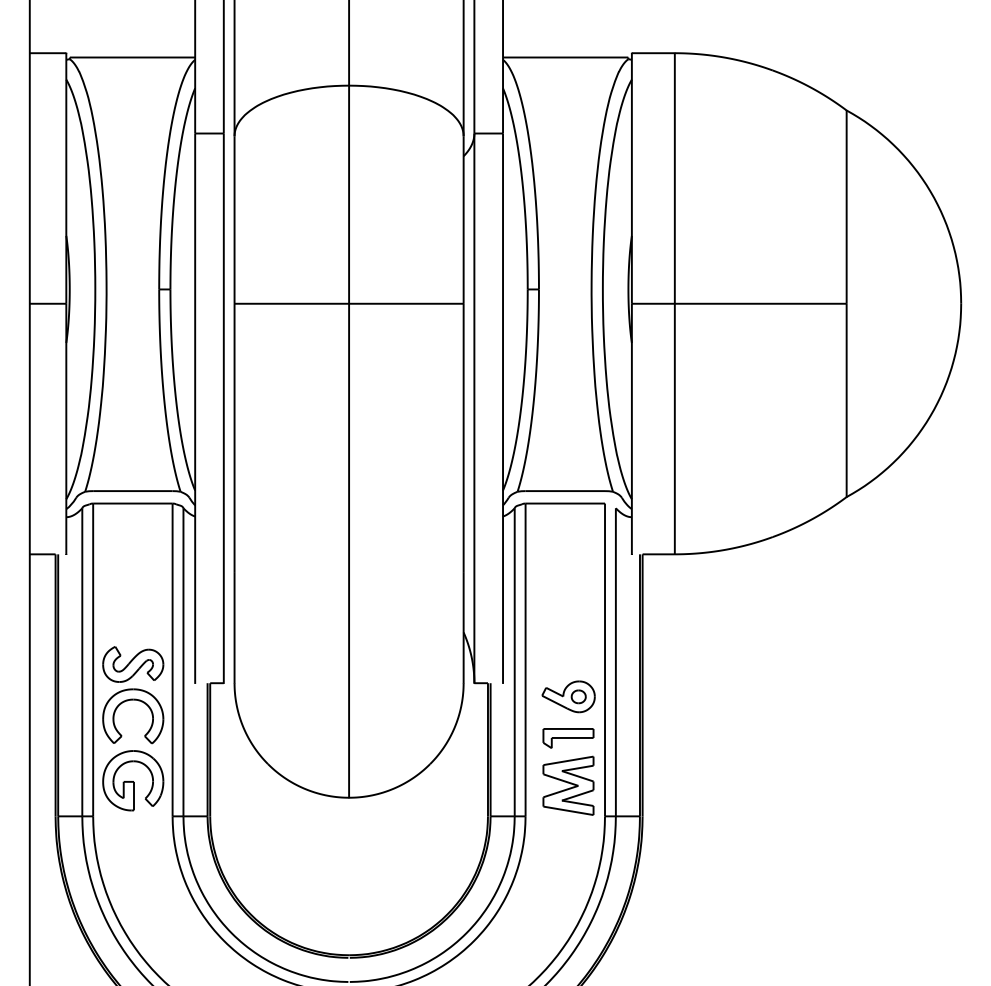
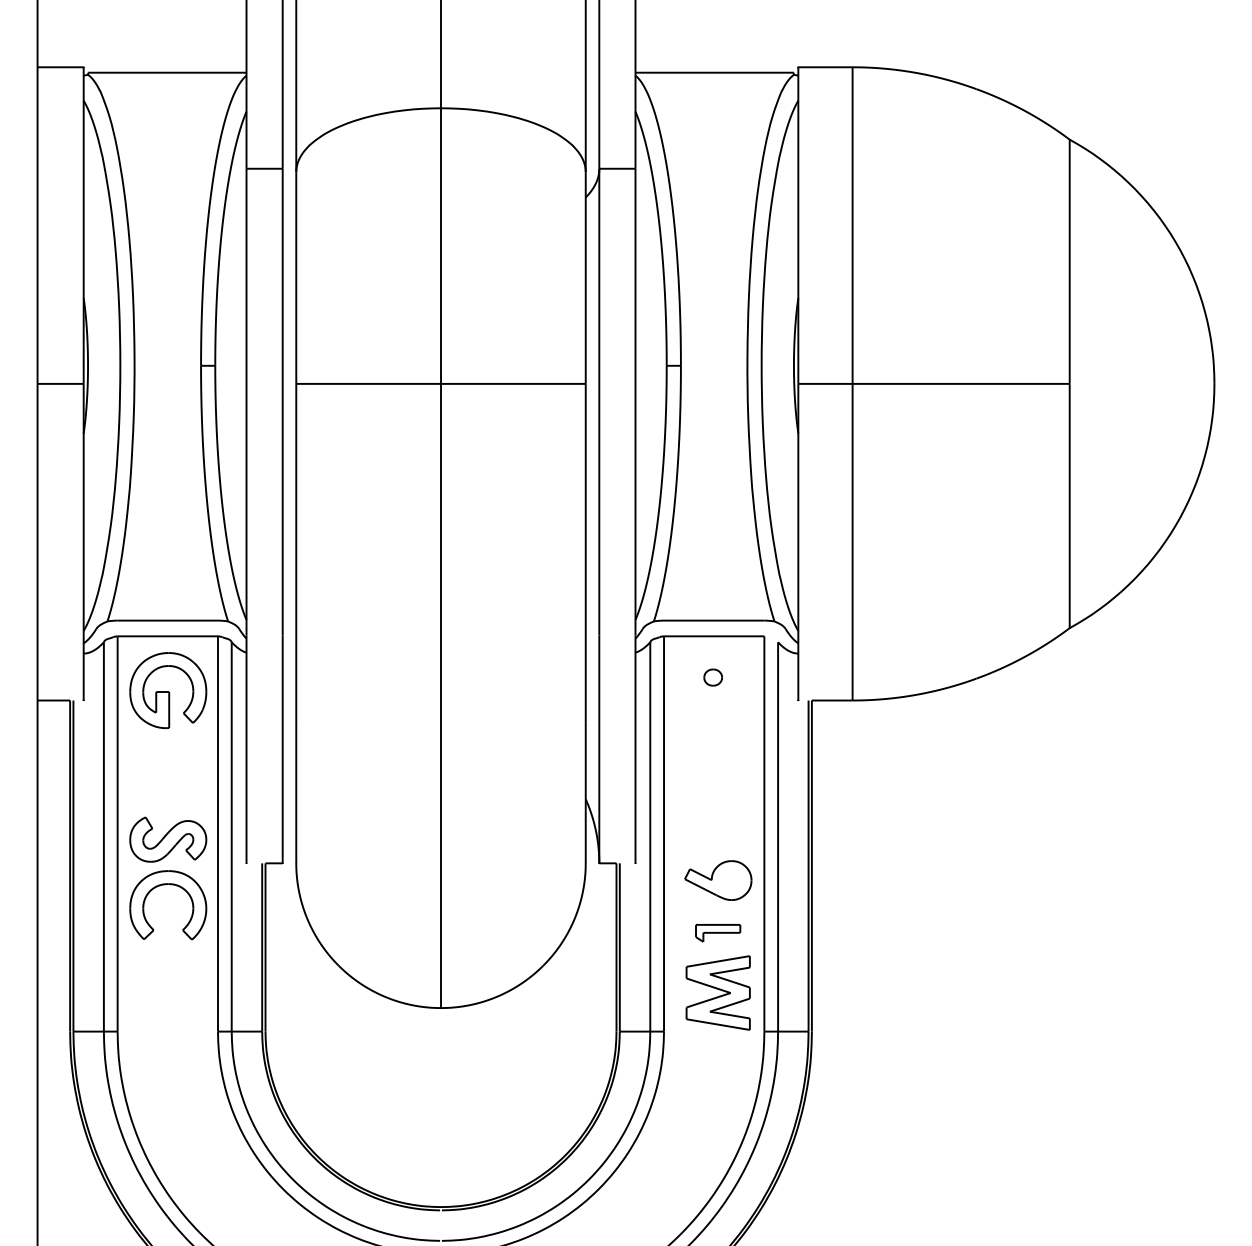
part: (578, 696) -> (712, 677), moved
part: (567, 738) -> (717, 933), size x0.7
part: (133, 780) -> (168, 690), moved

